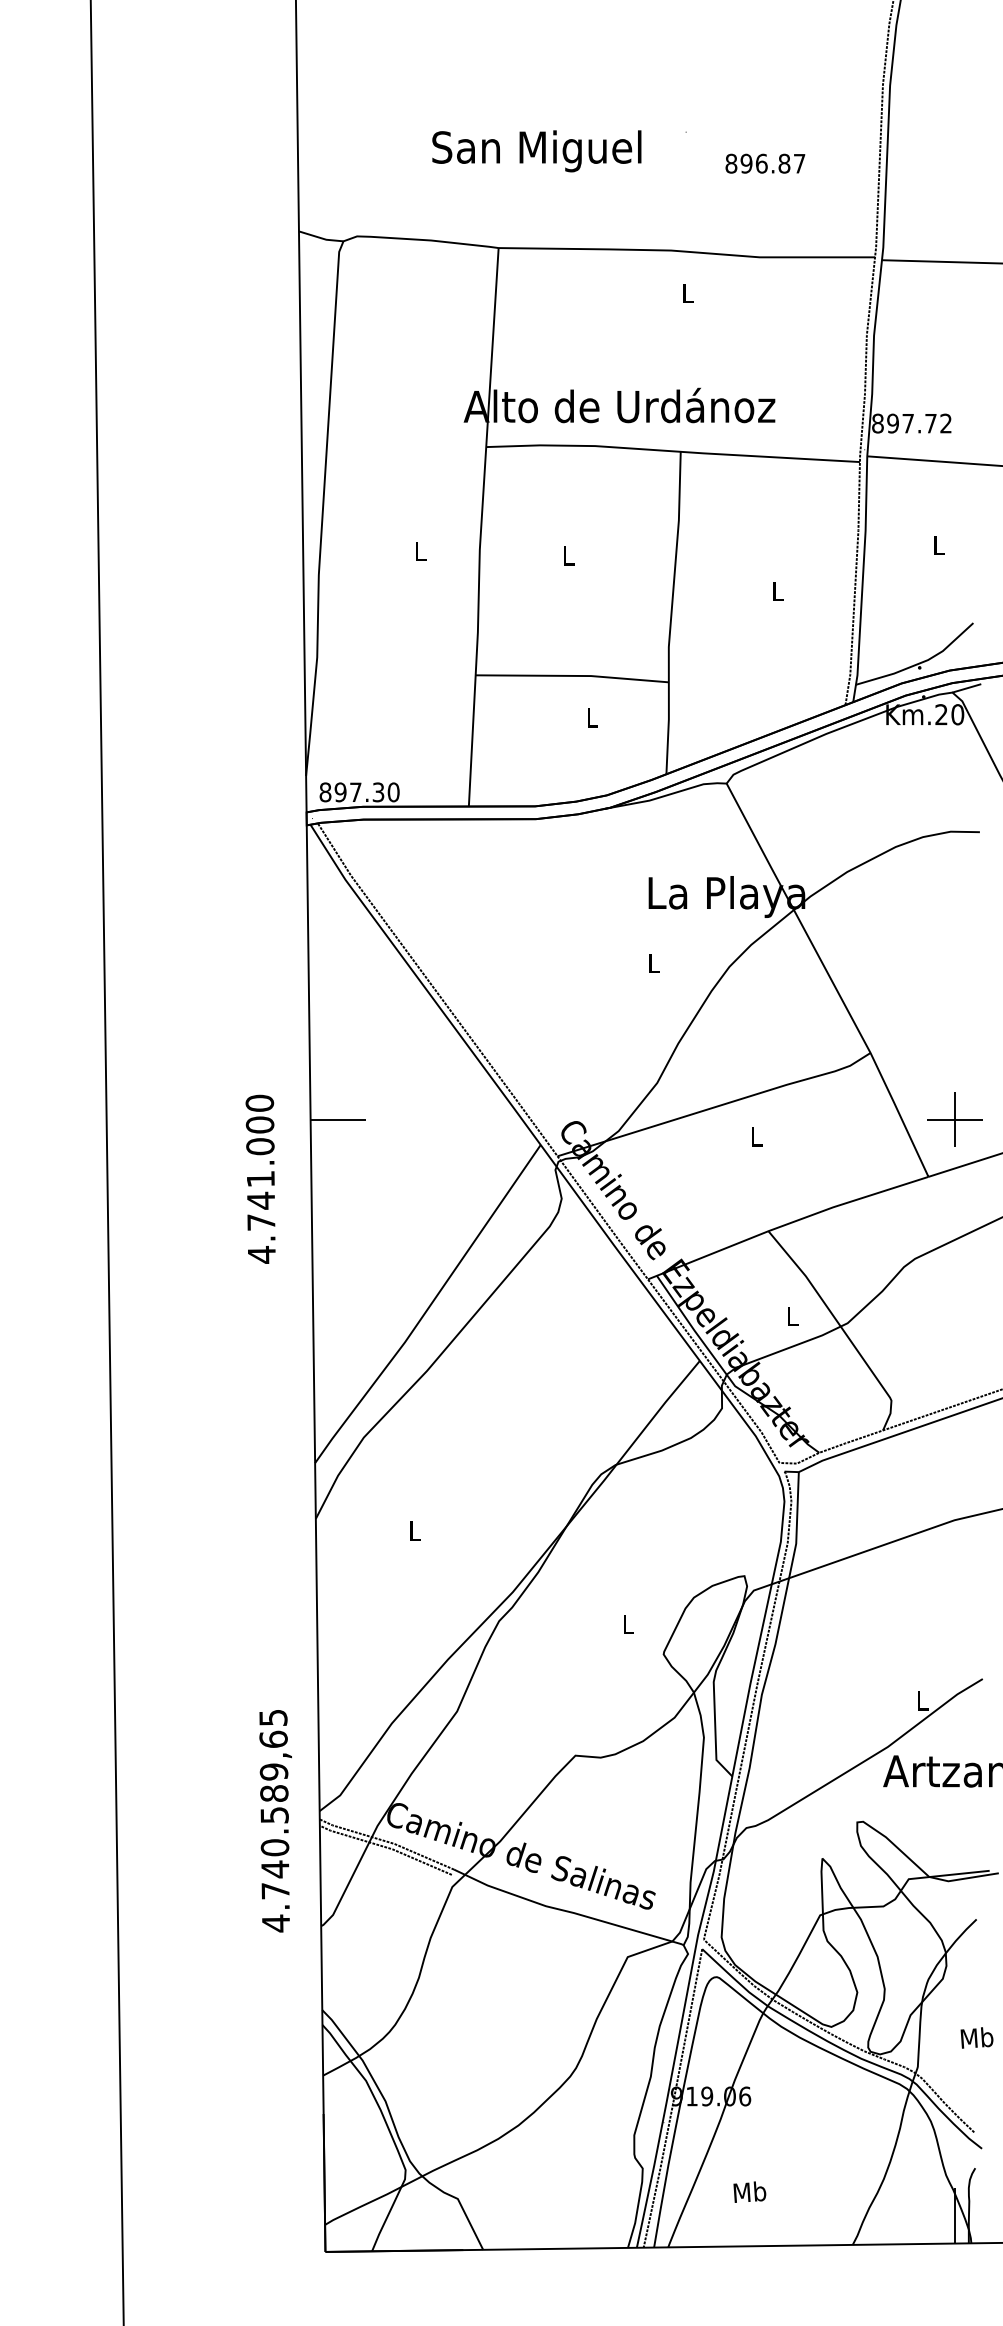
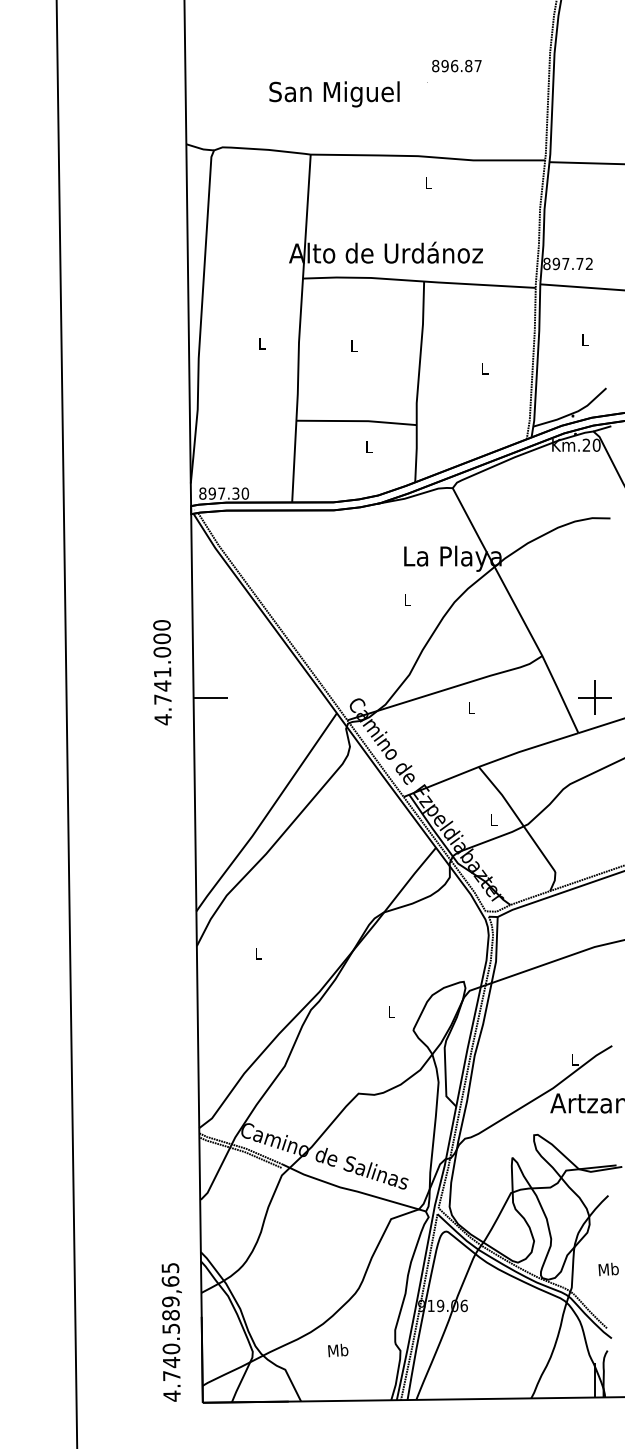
text: (764, 164) -> (456, 66), moved
text: (260, 1179) -> (162, 672), moved
text: (275, 1821) -> (171, 1332), moved
text: (750, 2192) -> (338, 1350), moved

